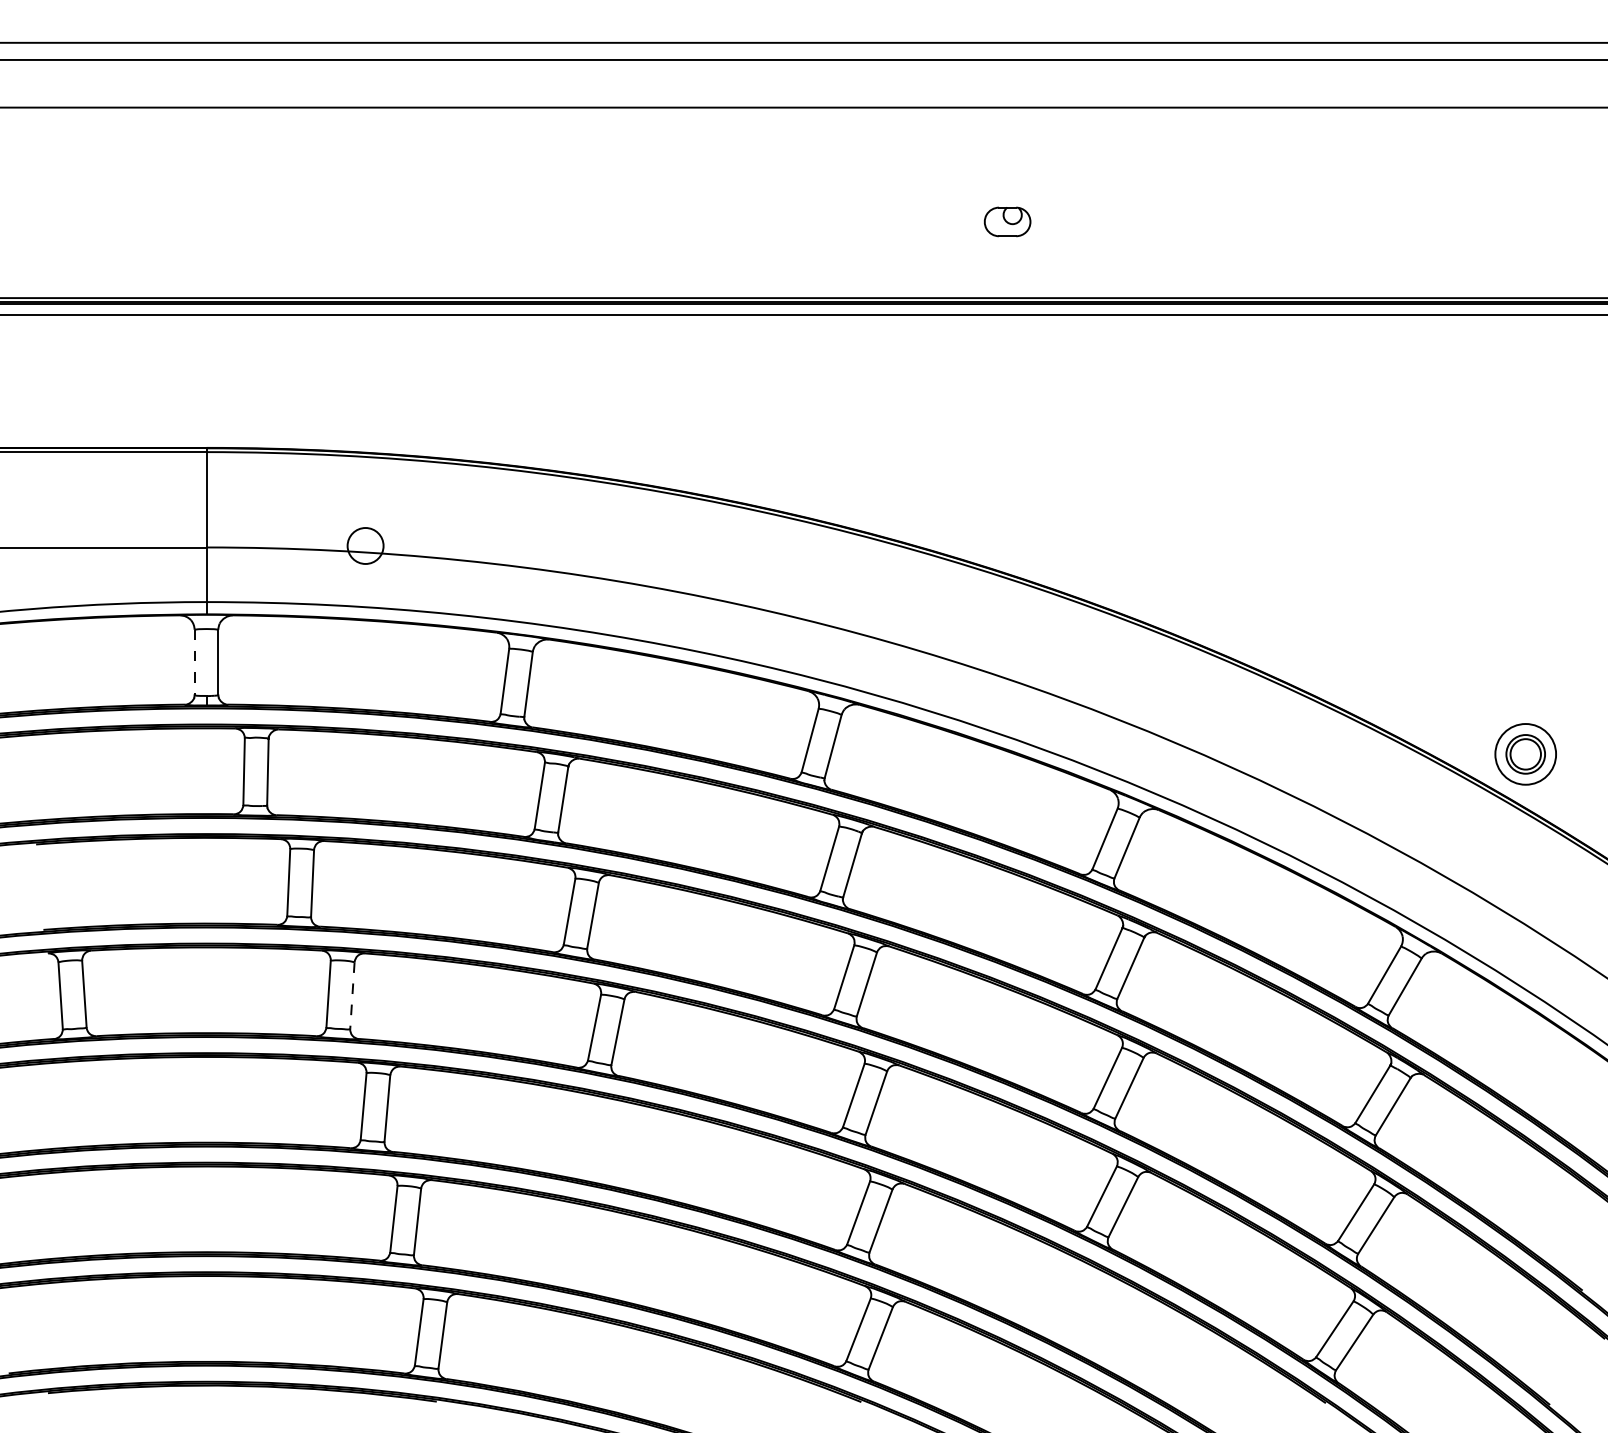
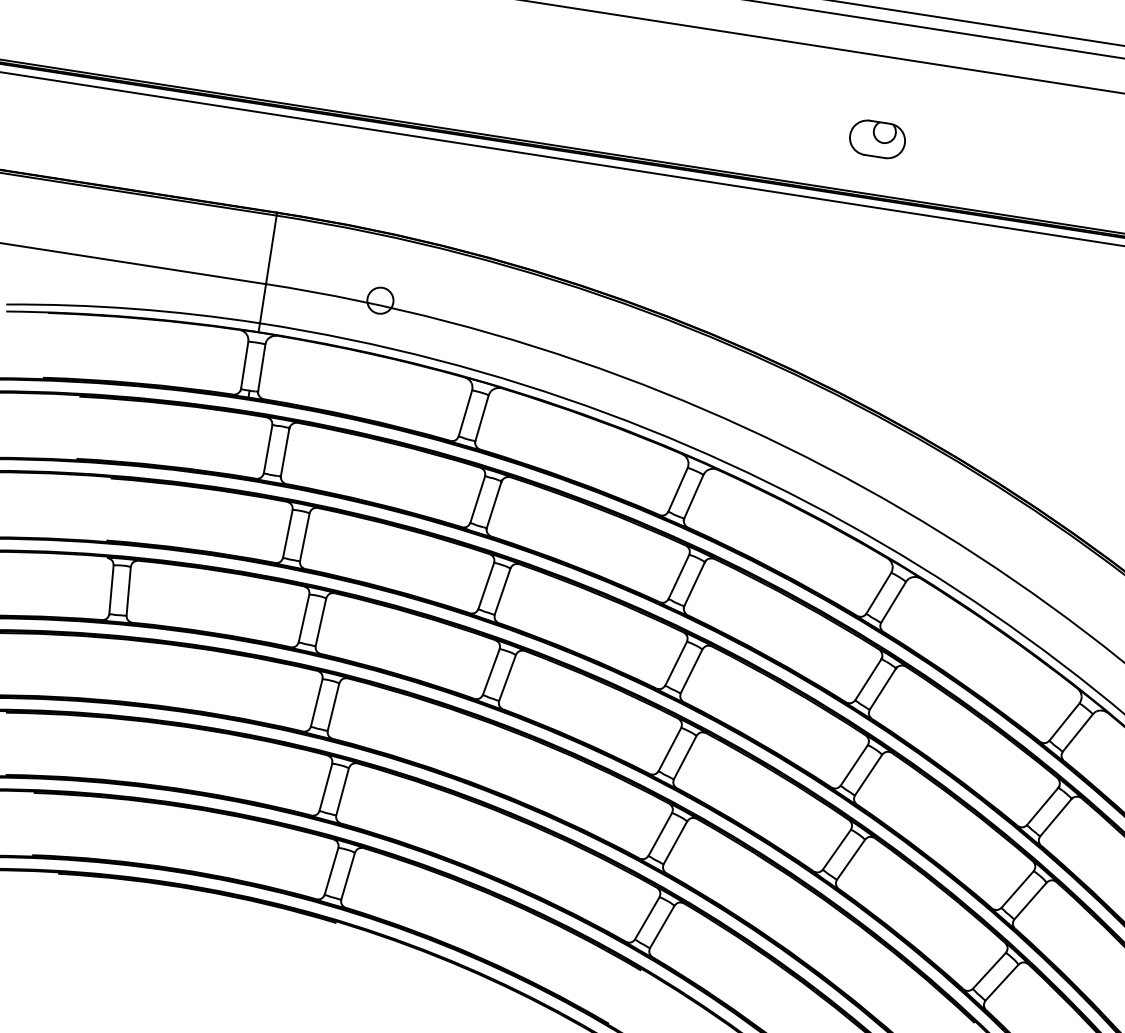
part: (1007, 221) -> (877, 139), size x1.67
line: (194, 662) -> (244, 365), dashed -> solid
line: (352, 996) -> (320, 622), dashed -> solid

